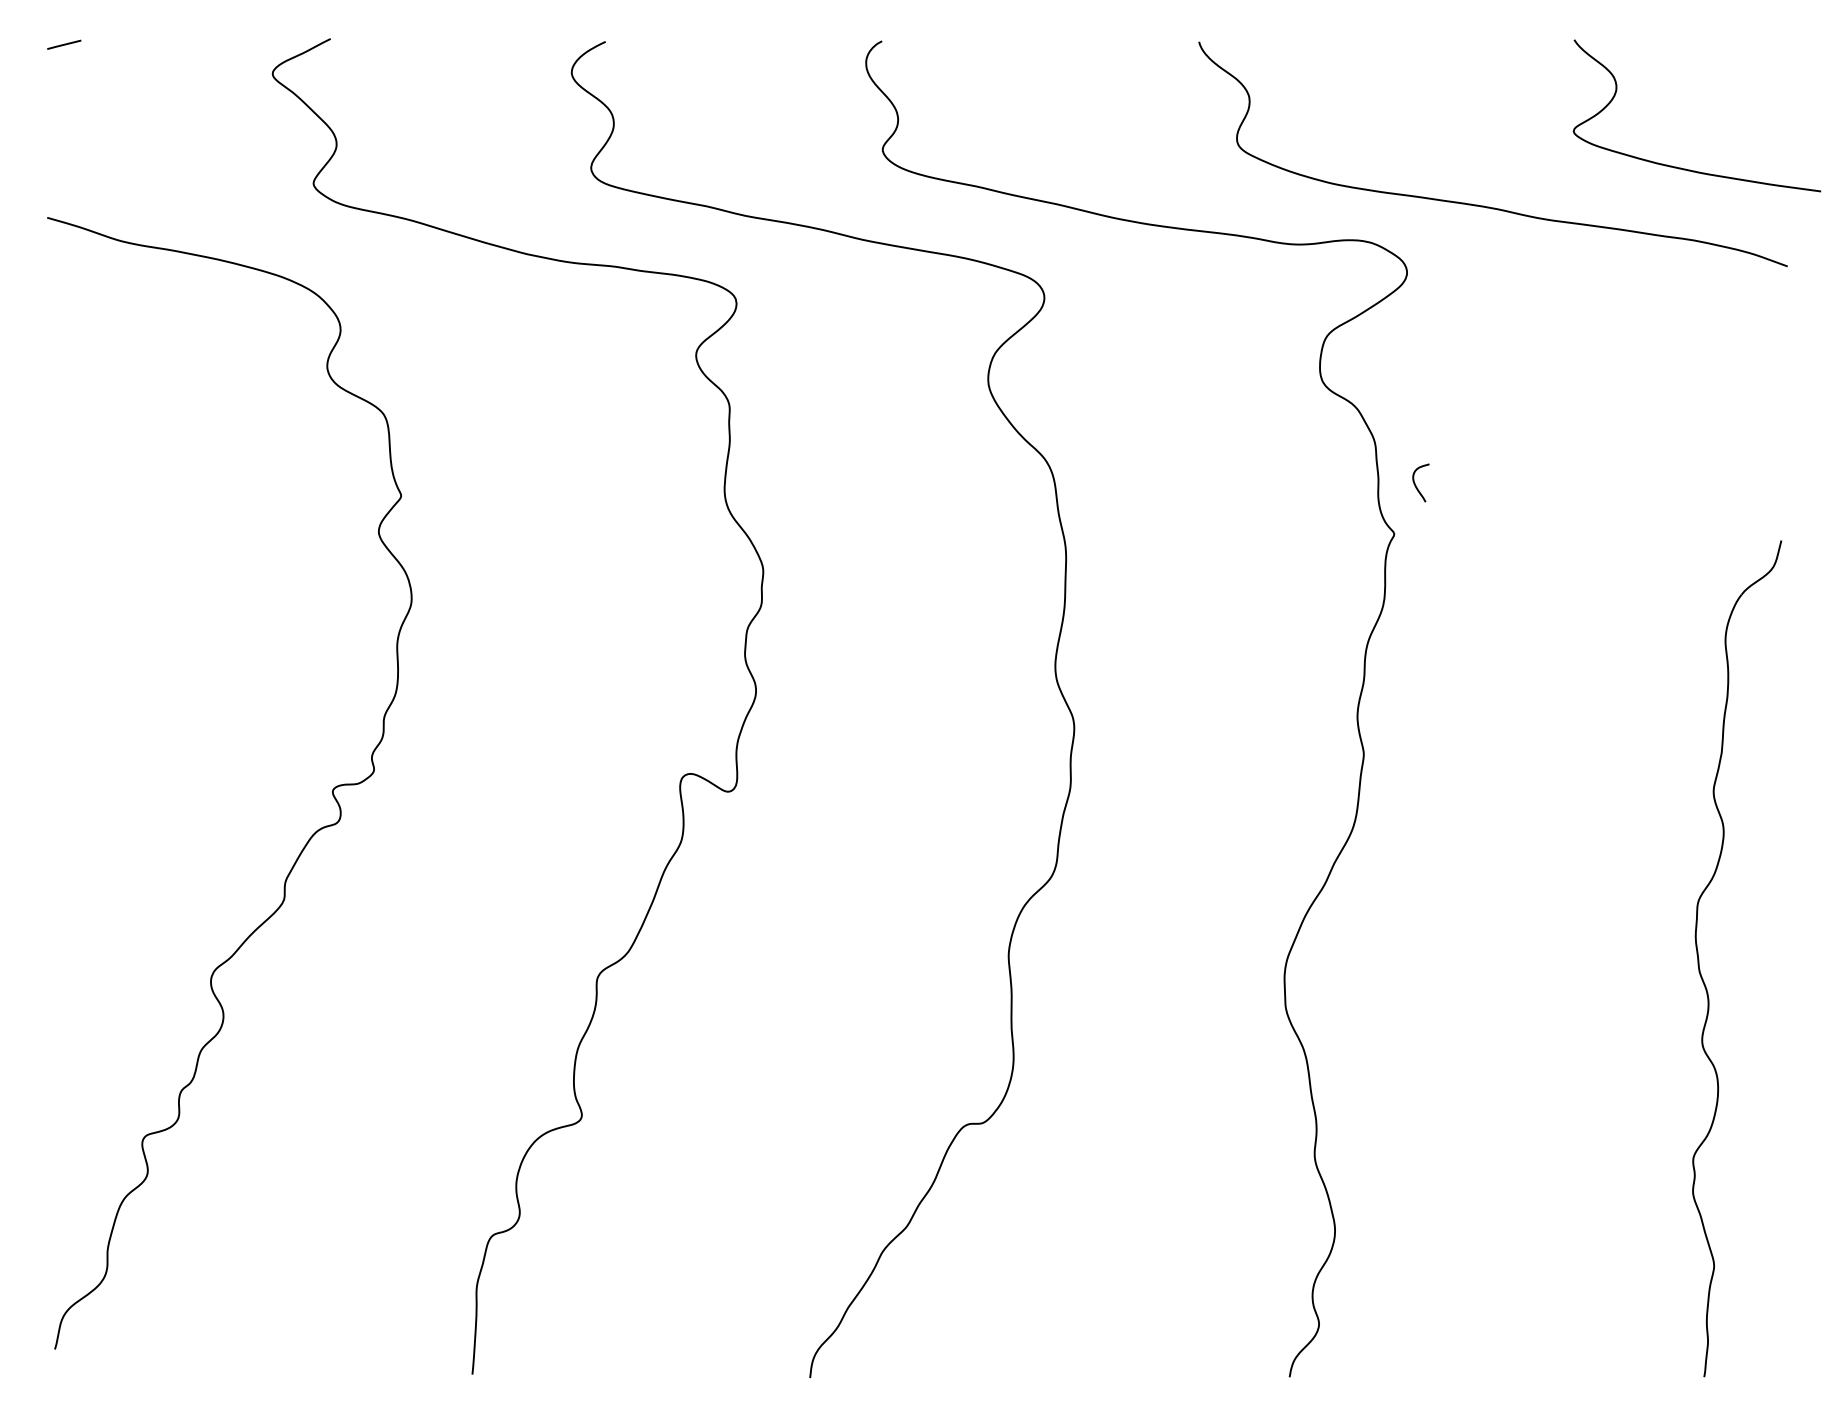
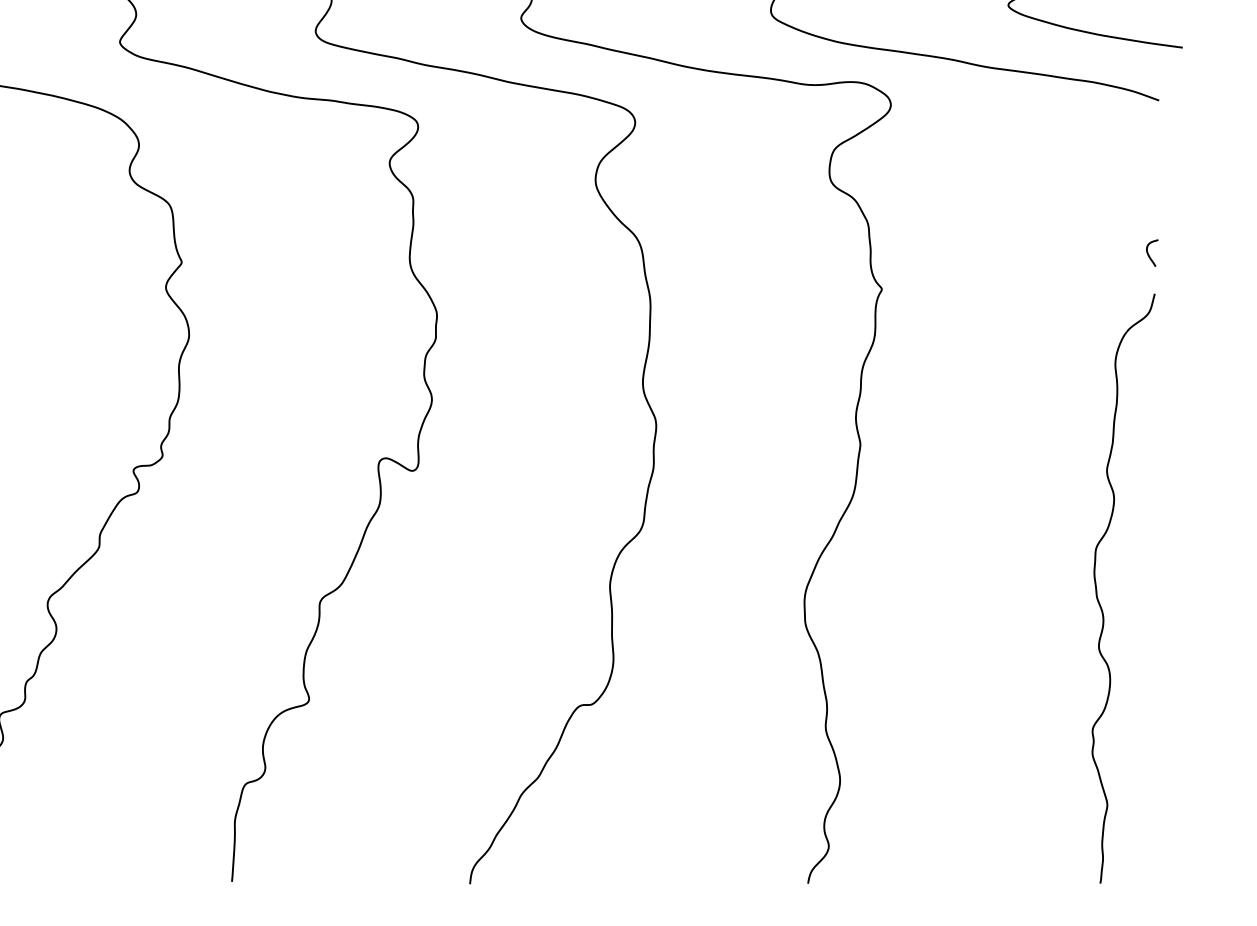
curve: (1416, 485) -> (1149, 254), moved

